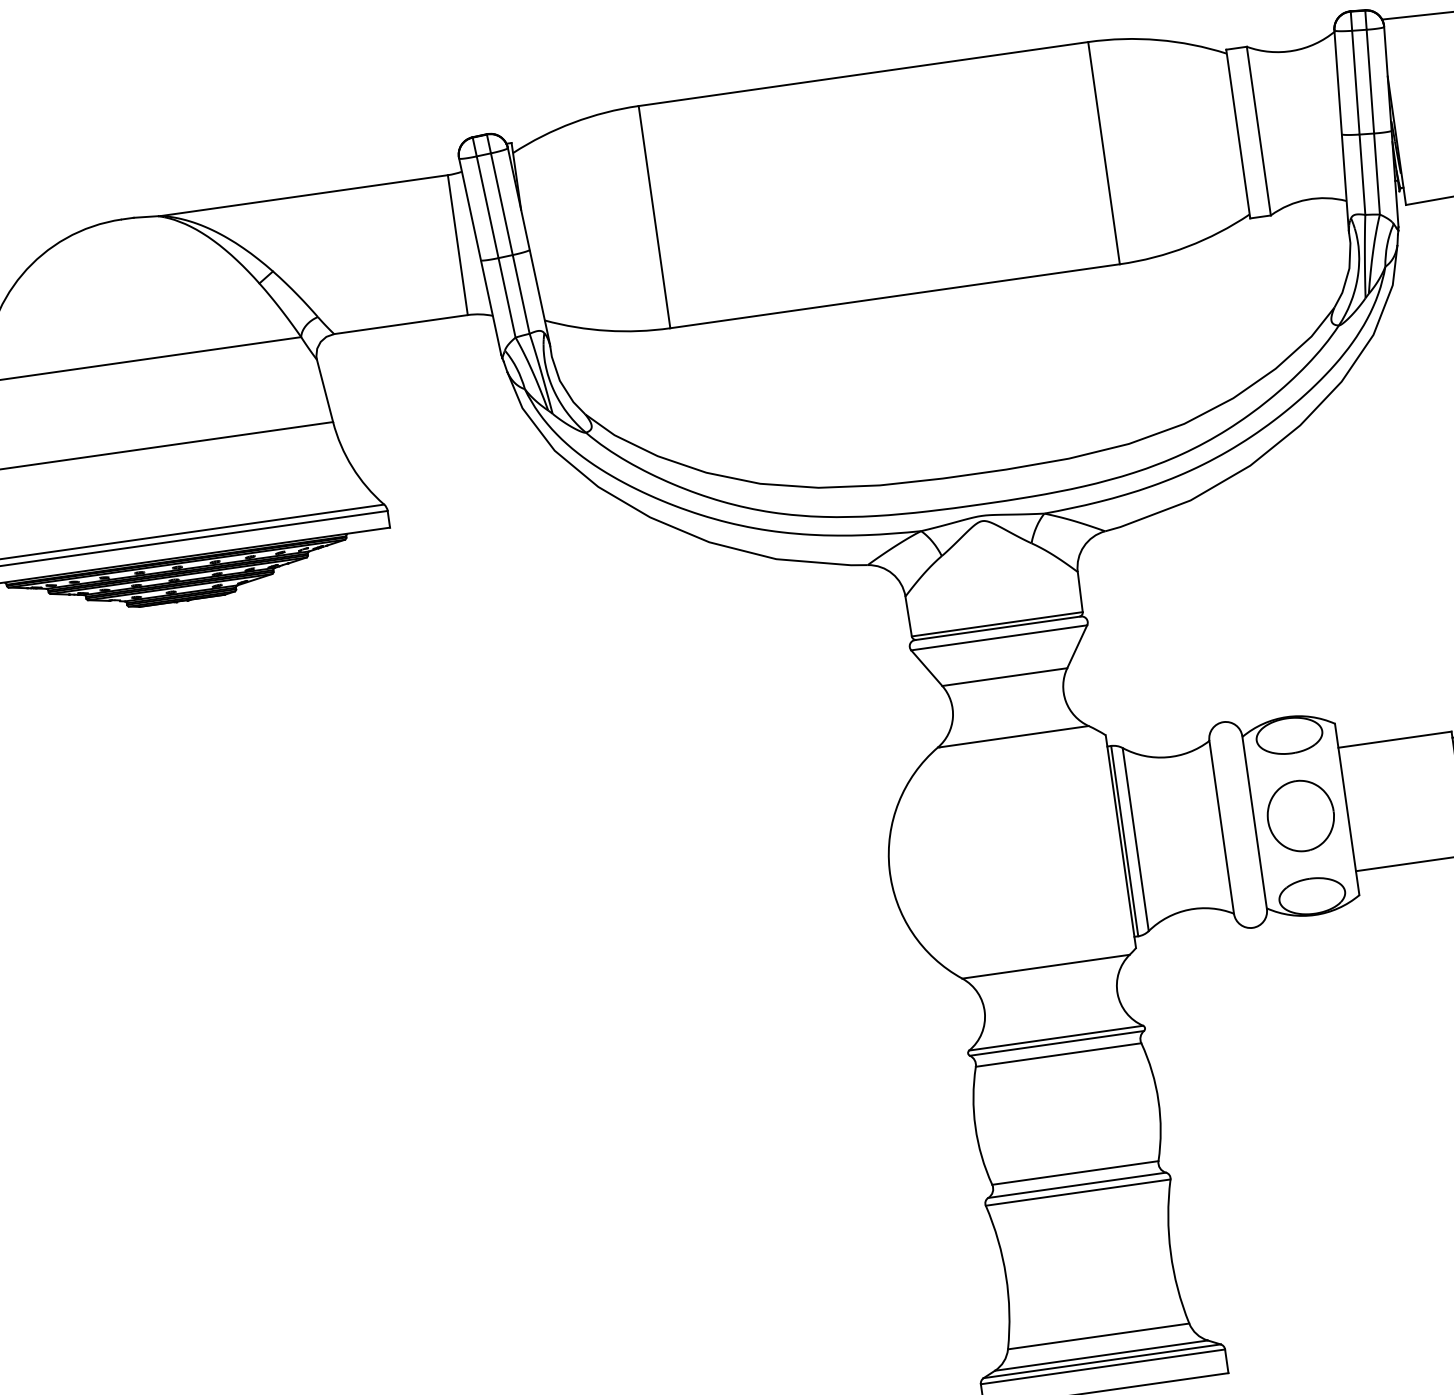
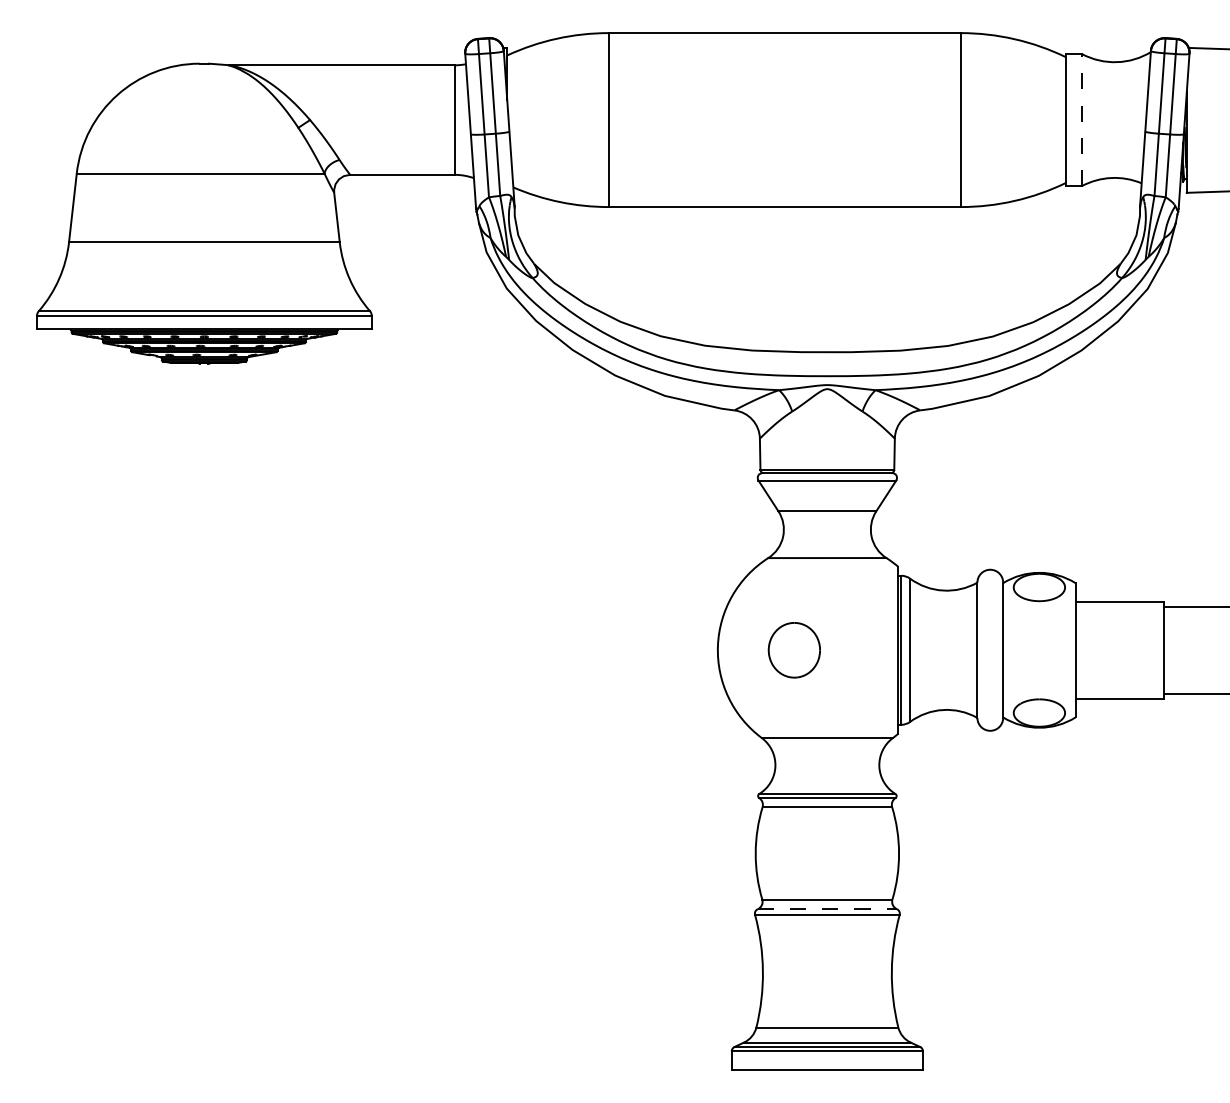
line: (1258, 130) -> (1081, 119), solid -> dashed
part: (1299, 816) -> (793, 650), moved
line: (1077, 1185) -> (827, 909), solid -> dashed

